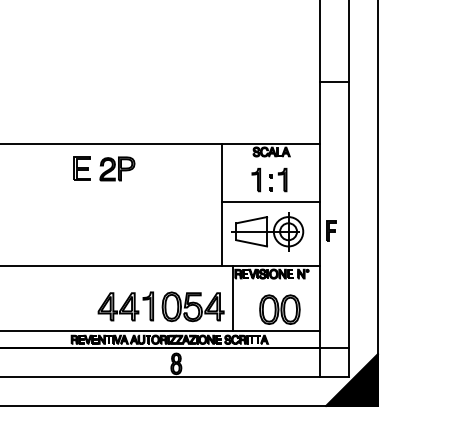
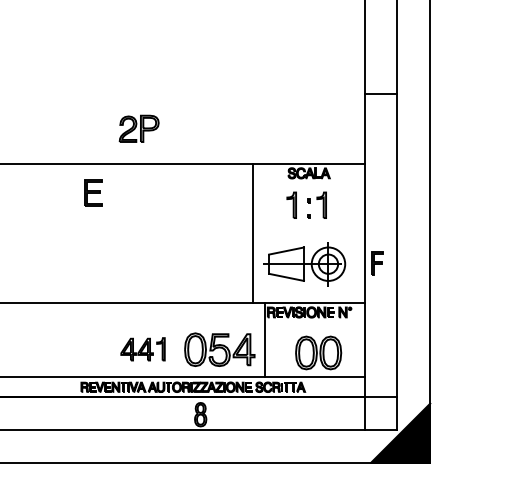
part: (117, 168) -> (139, 128), moved
line: (271, 202) -> (309, 230), removed
part: (125, 306) -> (142, 349), size x0.7

